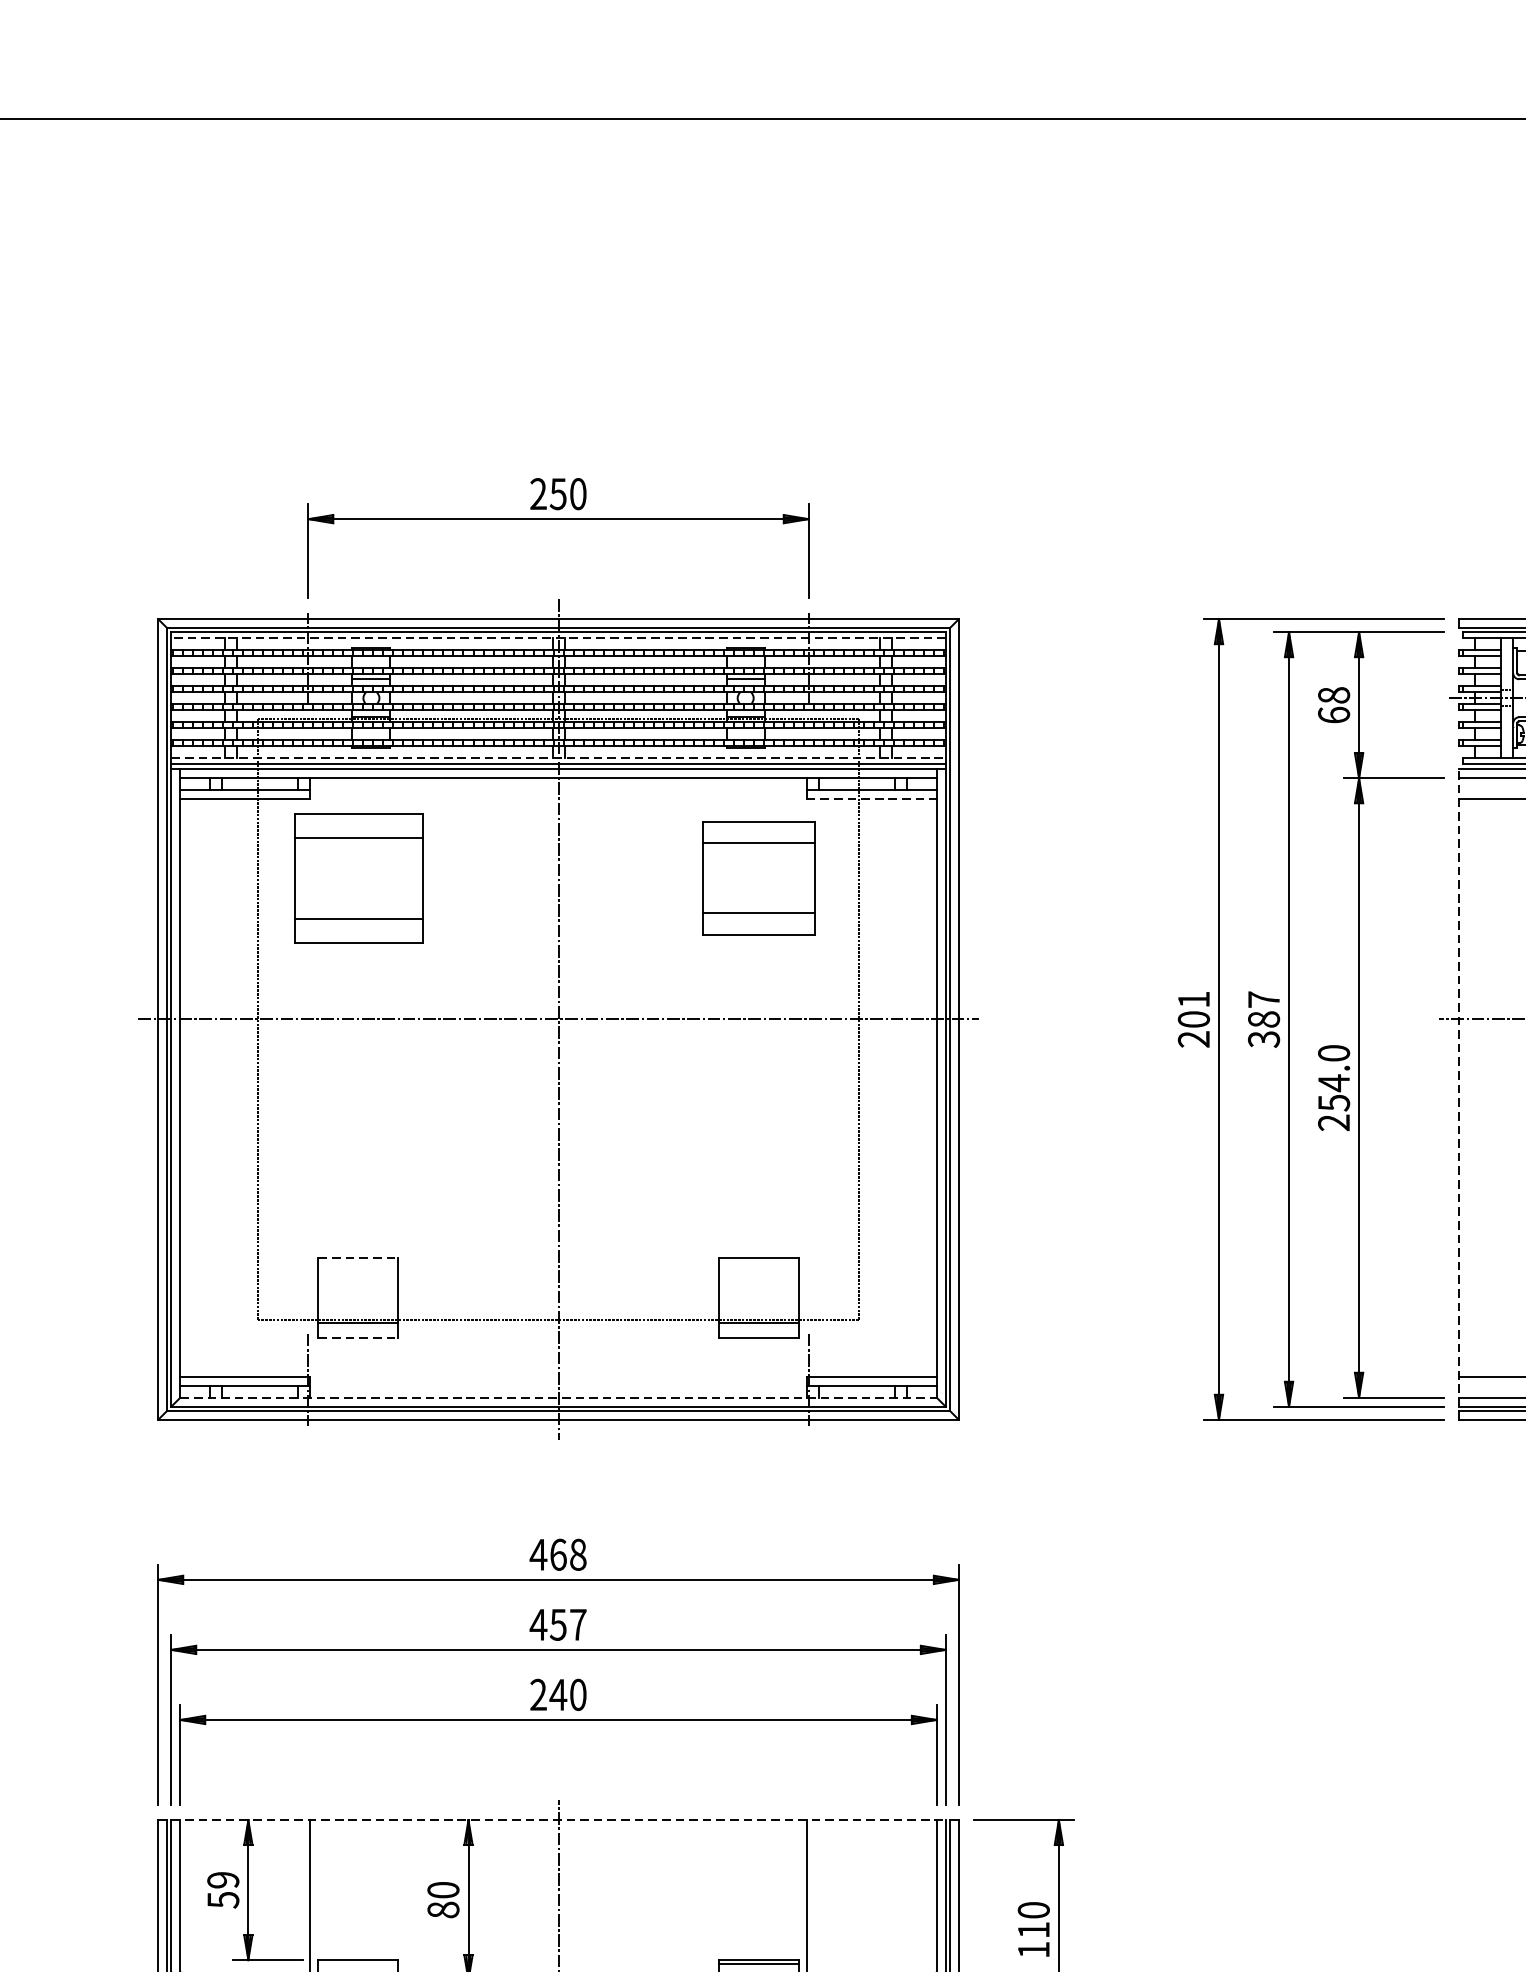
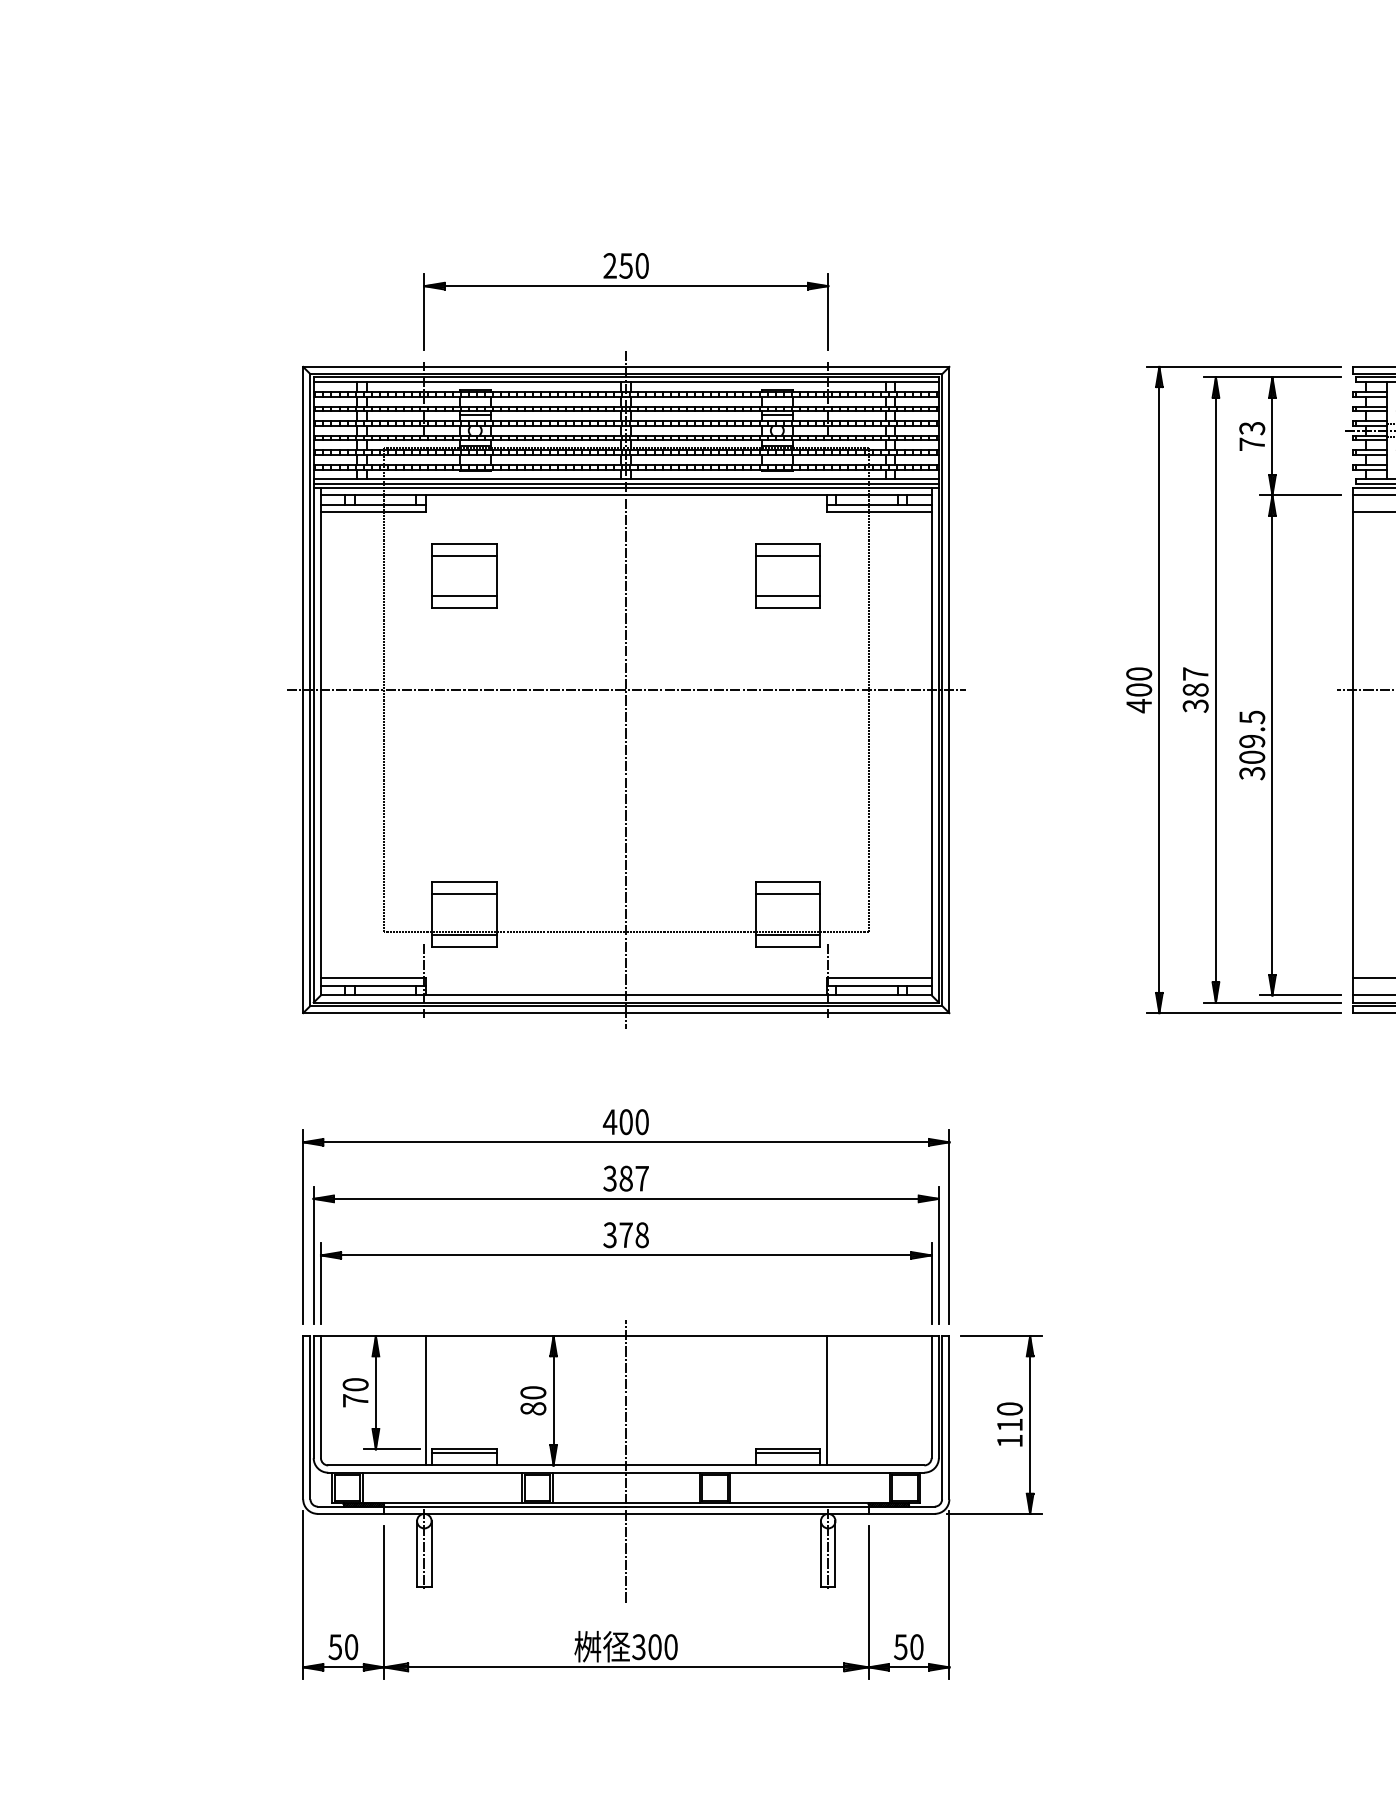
line: (558, 638) -> (626, 382), dashed -> solid
text: (1334, 704) -> (1252, 435), 68 -> 73
line: (558, 758) -> (626, 479), dashed -> solid
line: (872, 799) -> (879, 512), dashed -> solid
part: (358, 877) -> (464, 575), size x0.62
part: (758, 877) -> (787, 575), size x0.71
text: (1194, 1020) -> (1139, 690), 201 -> 400
line: (1459, 1086) -> (1353, 744), dashed -> solid
text: (1334, 1088) -> (1252, 745), 254.0 -> 309.5
line: (359, 1257) -> (465, 882), dashed -> solid
line: (358, 1272) -> (464, 894), added
line: (758, 1272) -> (787, 894), added
line: (359, 1337) -> (465, 946), dashed -> solid
line: (558, 1397) -> (626, 995), dashed -> solid
text: (567, 1555) -> (633, 1122), 468 -> 400
text: (547, 1624) -> (617, 1178), 457 -> 387
text: (557, 1695) -> (625, 1235), 240 -> 378
line: (558, 1820) -> (626, 1336), dashed -> solid
text: (223, 1889) -> (355, 1392), 59 -> 70
line: (358, 1964) -> (464, 1452), added

